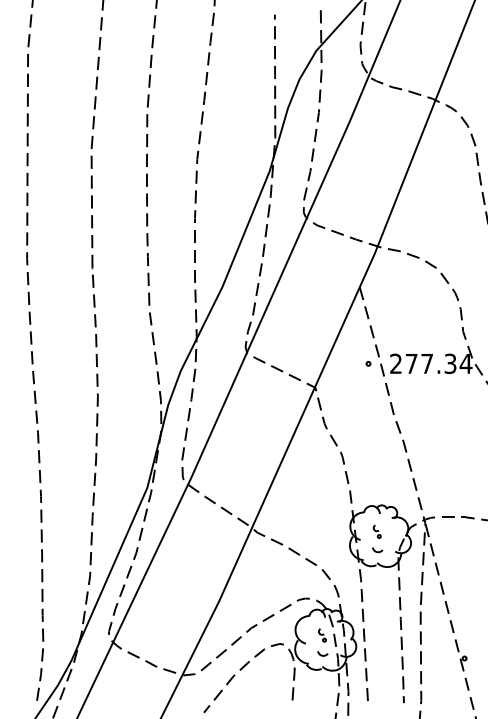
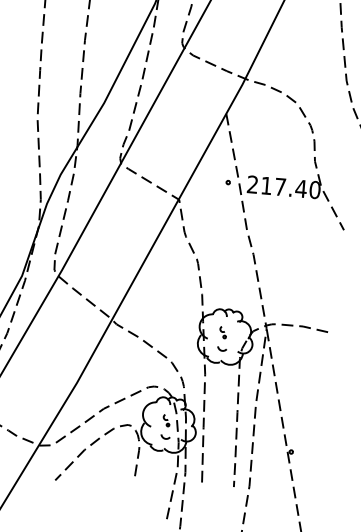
text: (439, 363) -> (291, 187), 277.34 -> 217.40

